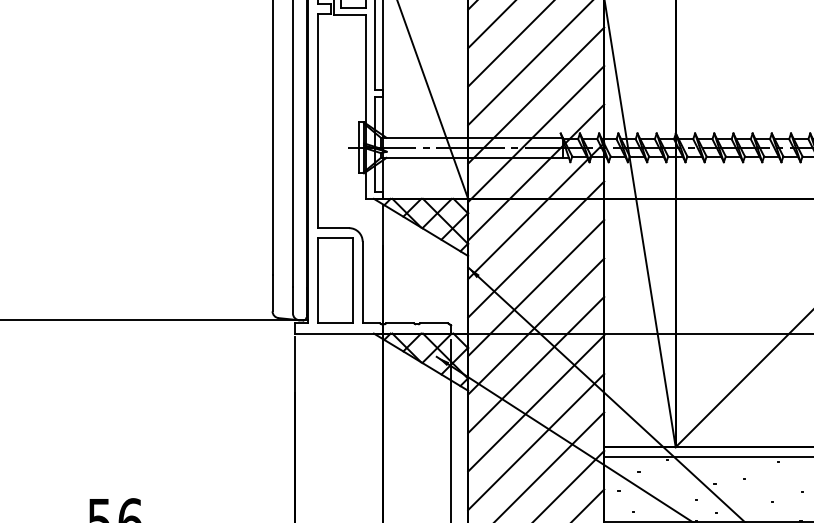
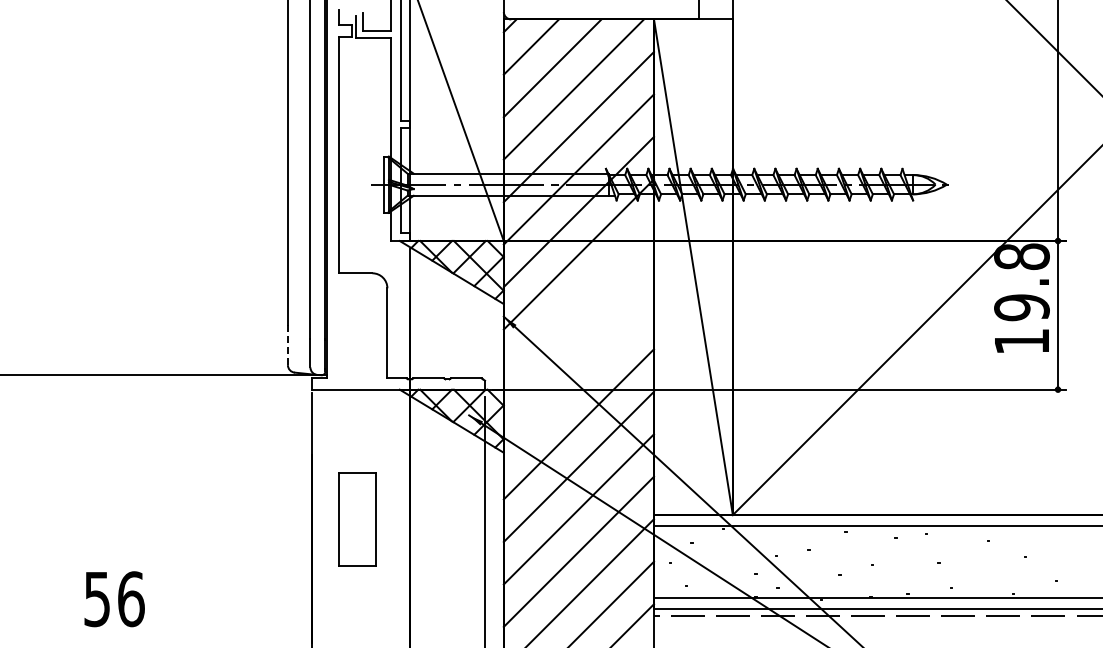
line: (535, 249) -> (578, 296), removed
part: (335, 280) -> (357, 519), moved
line: (535, 288) -> (578, 339), removed
line: (272, 293) -> (287, 345), solid -> dashed
line: (535, 326) -> (578, 381), removed

